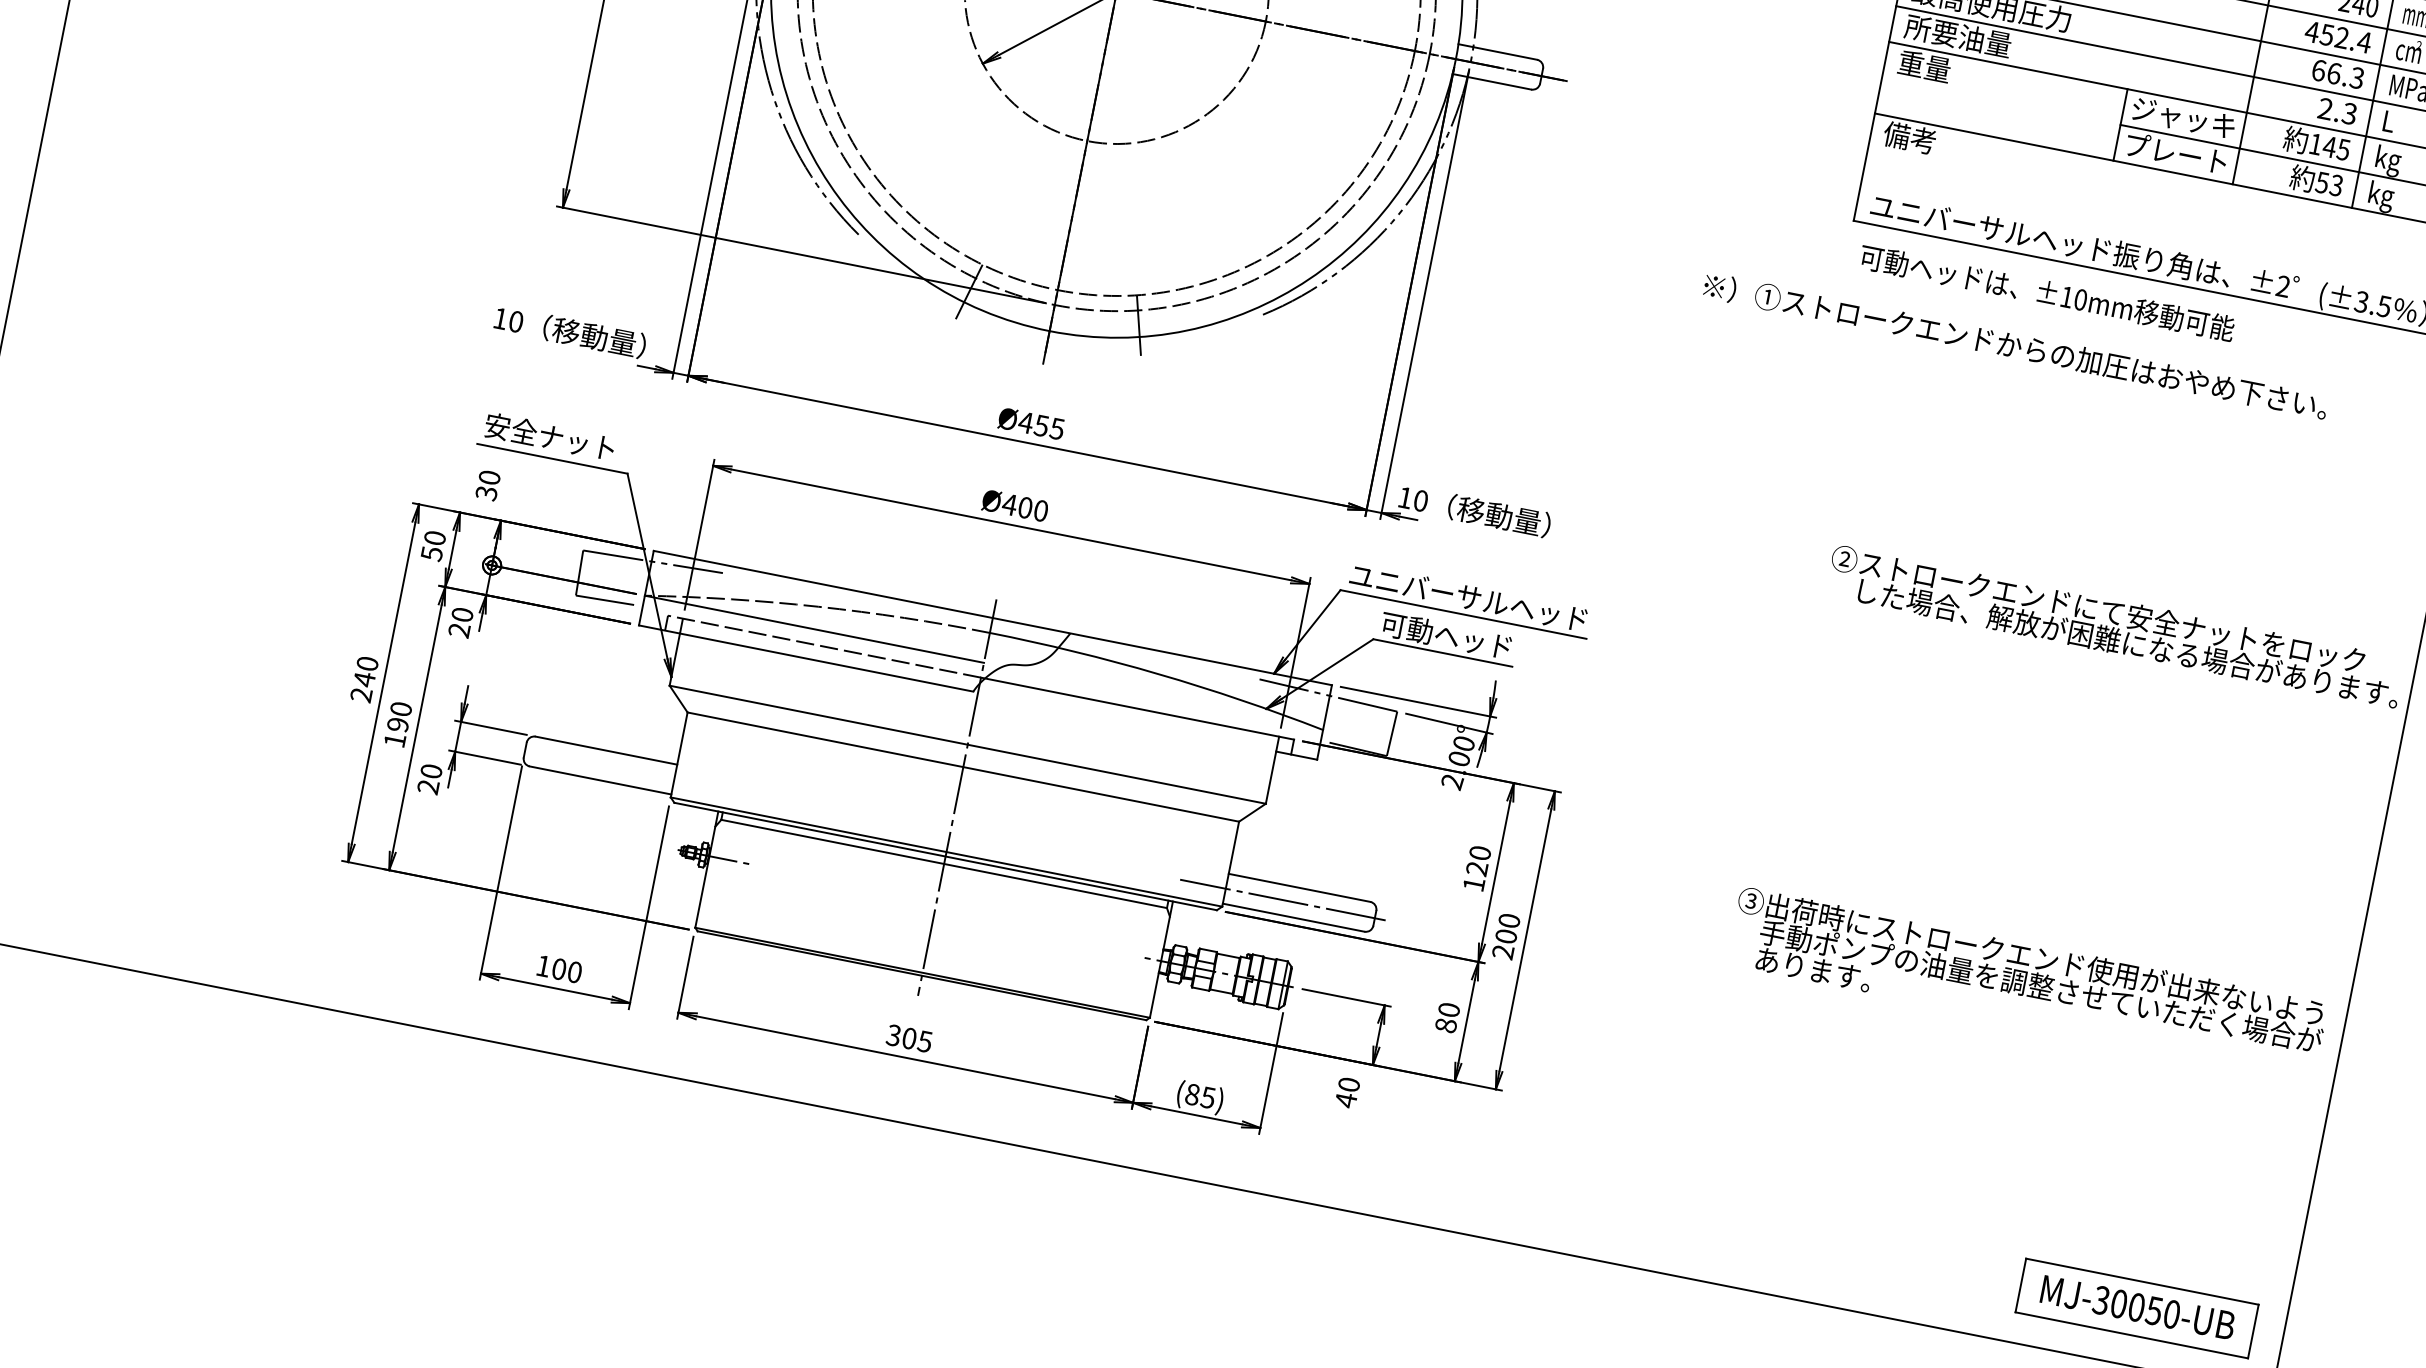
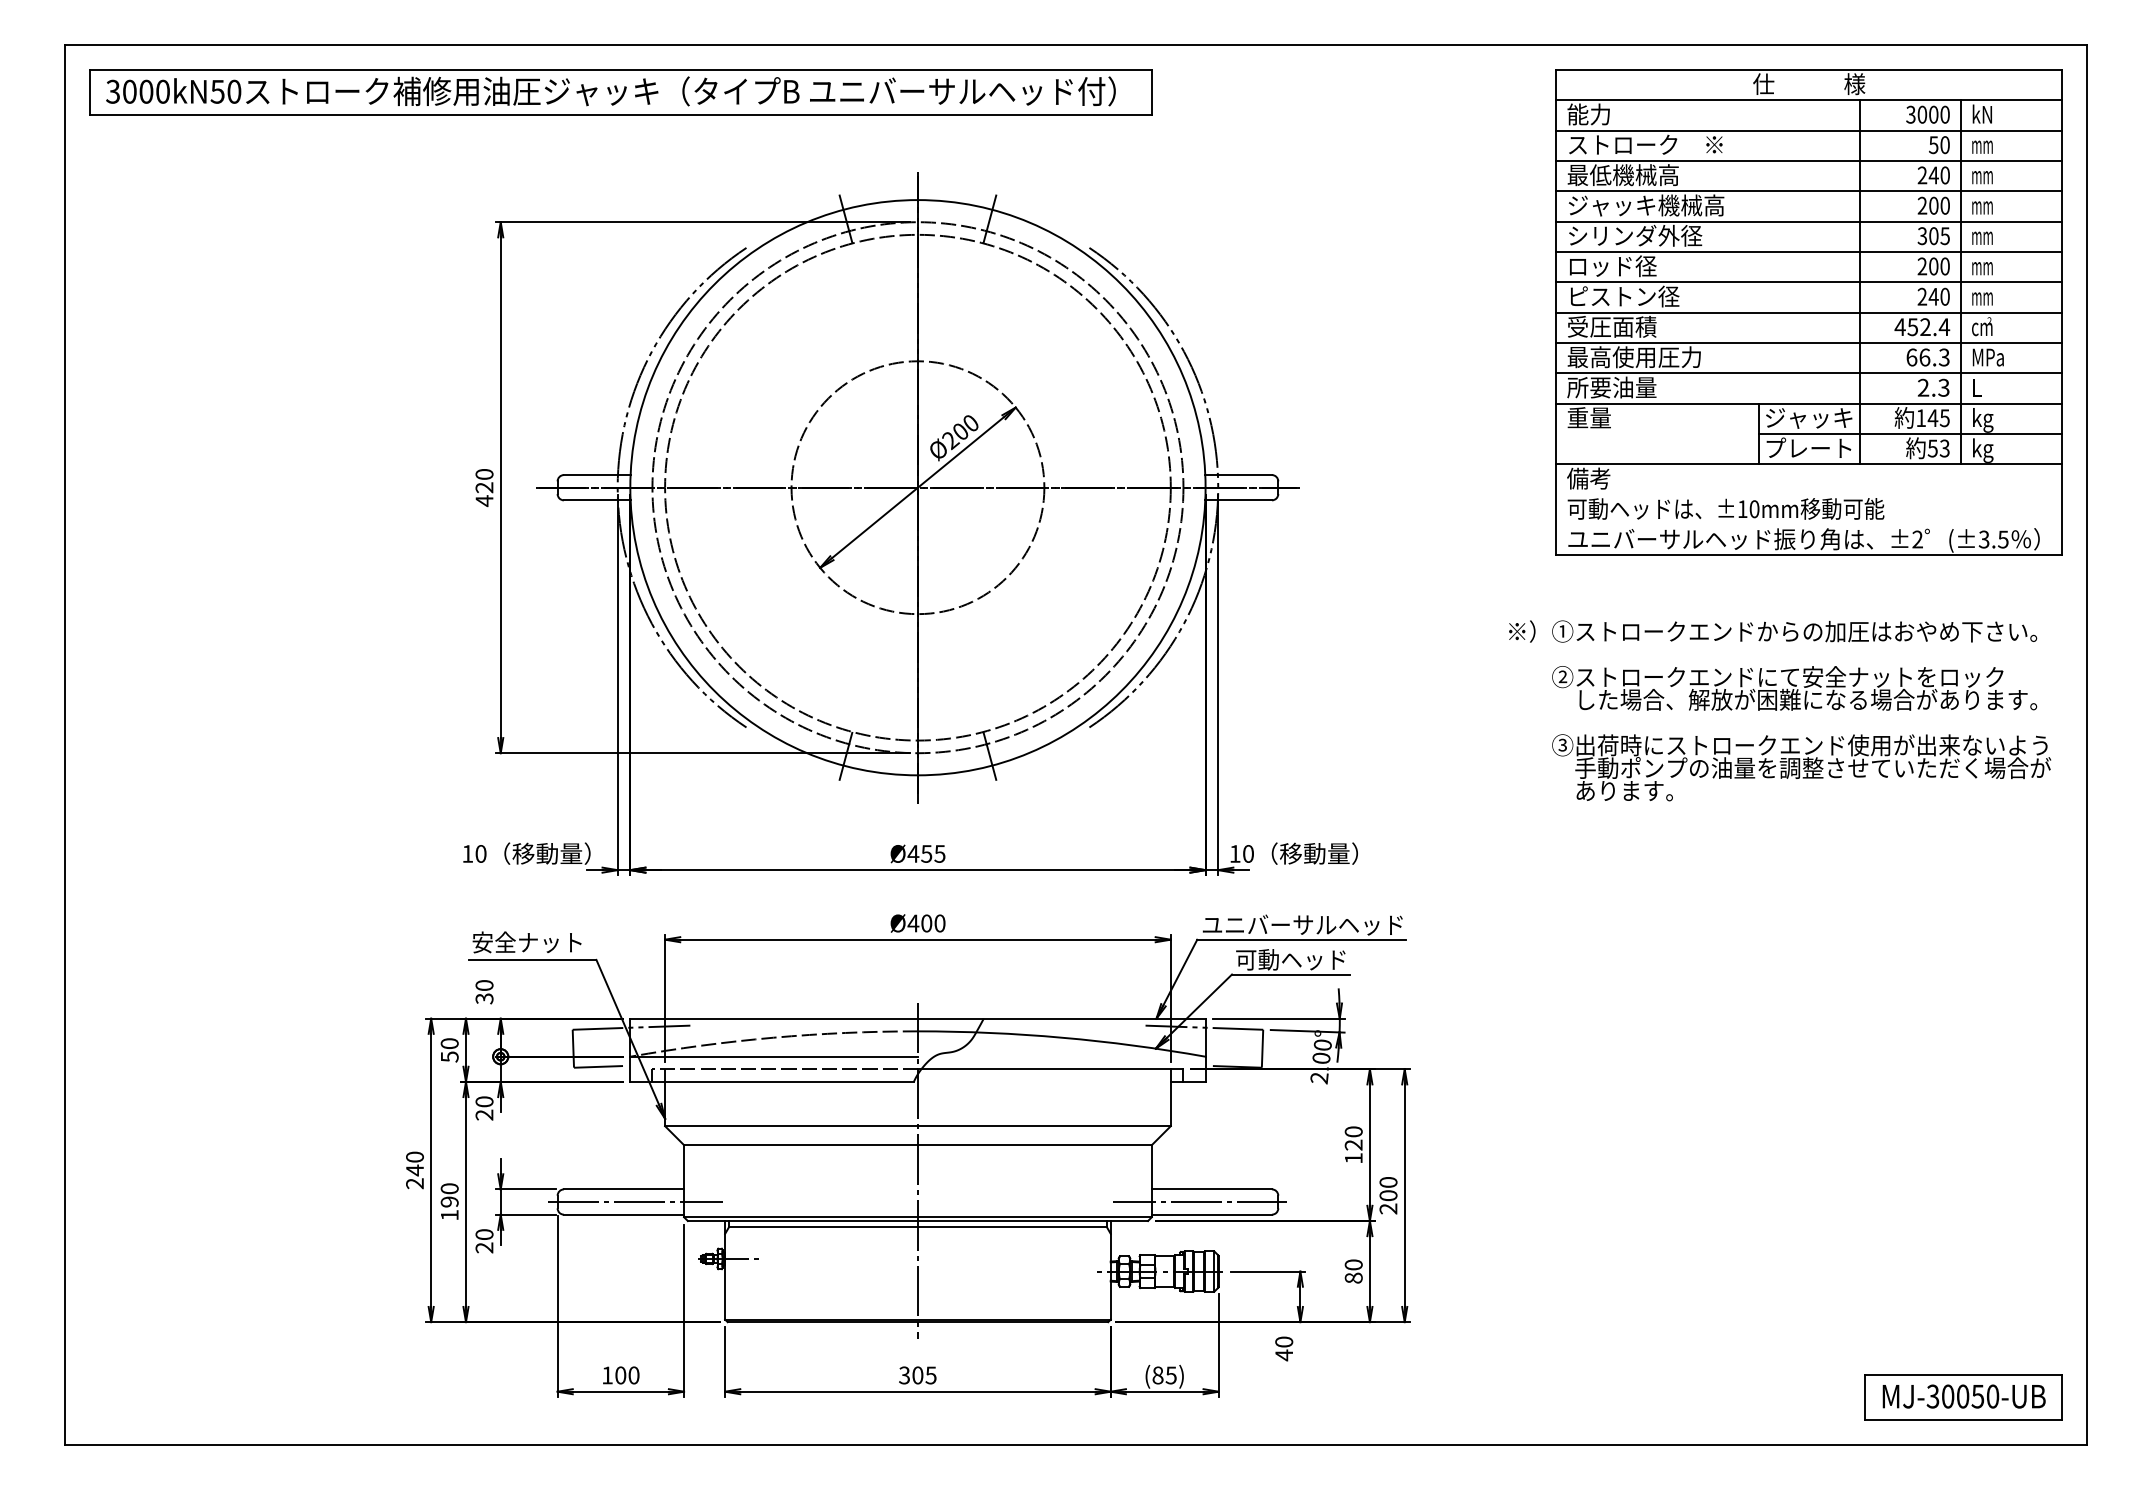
text: (2046, 292) -> (1725, 508), moved
text: (2016, 346) -> (1773, 631), moved
text: (2115, 626) -> (1794, 688), moved
line: (616, 768) -> (635, 1202), added
text: (2027, 983) -> (1801, 767), moved

